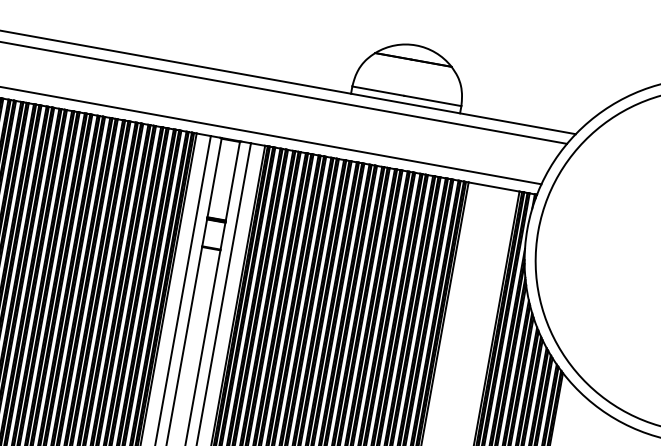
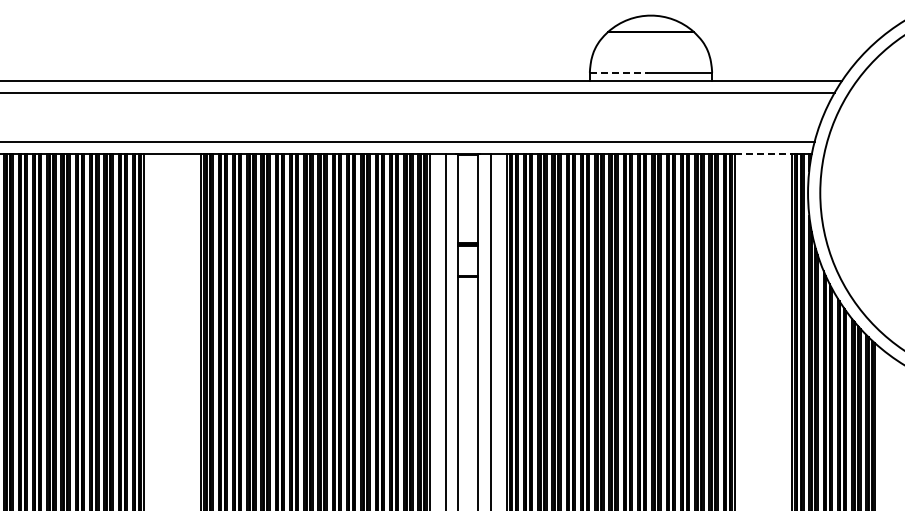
line: (378, 91) -> (619, 72), solid -> dashed
line: (493, 187) -> (763, 154), solid -> dashed

